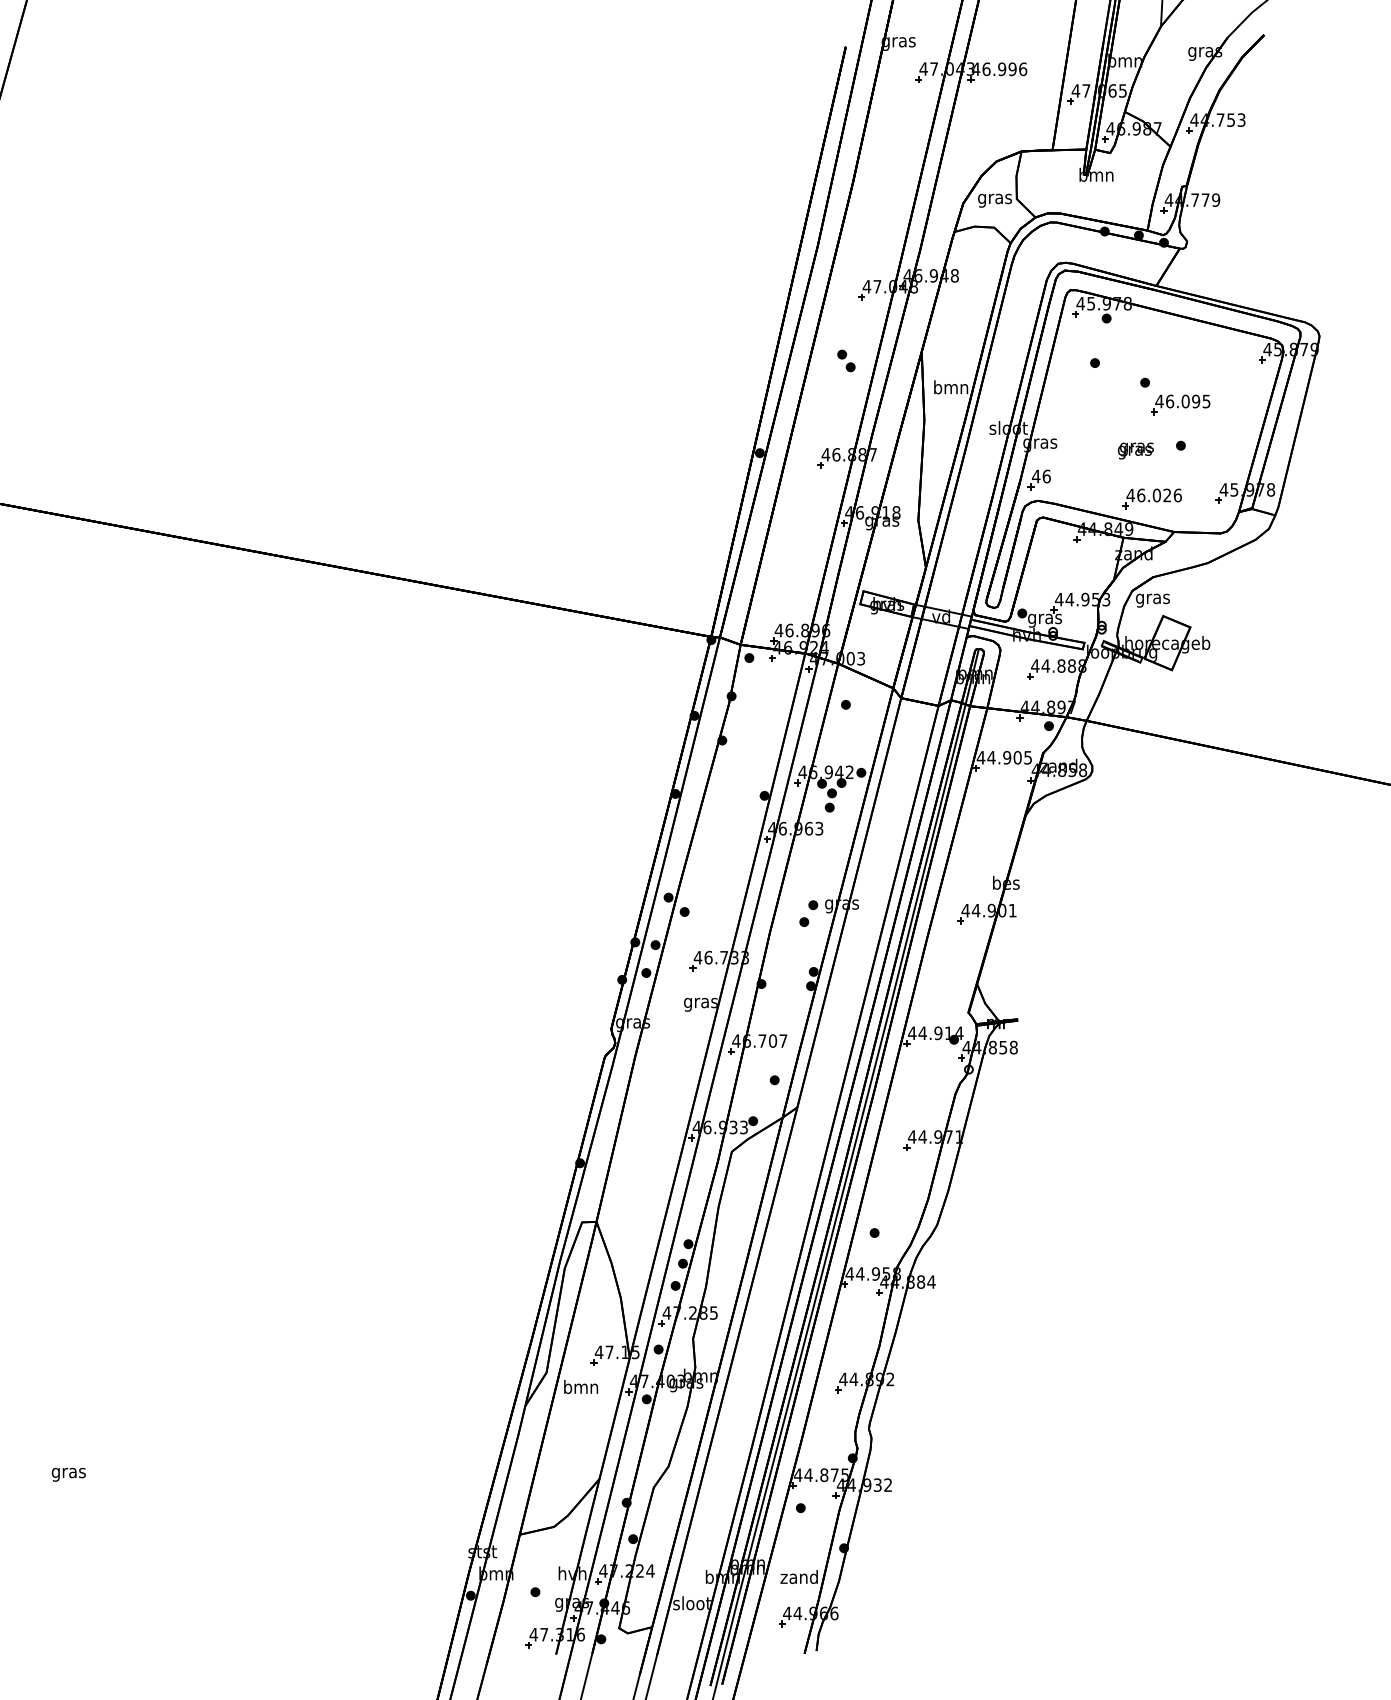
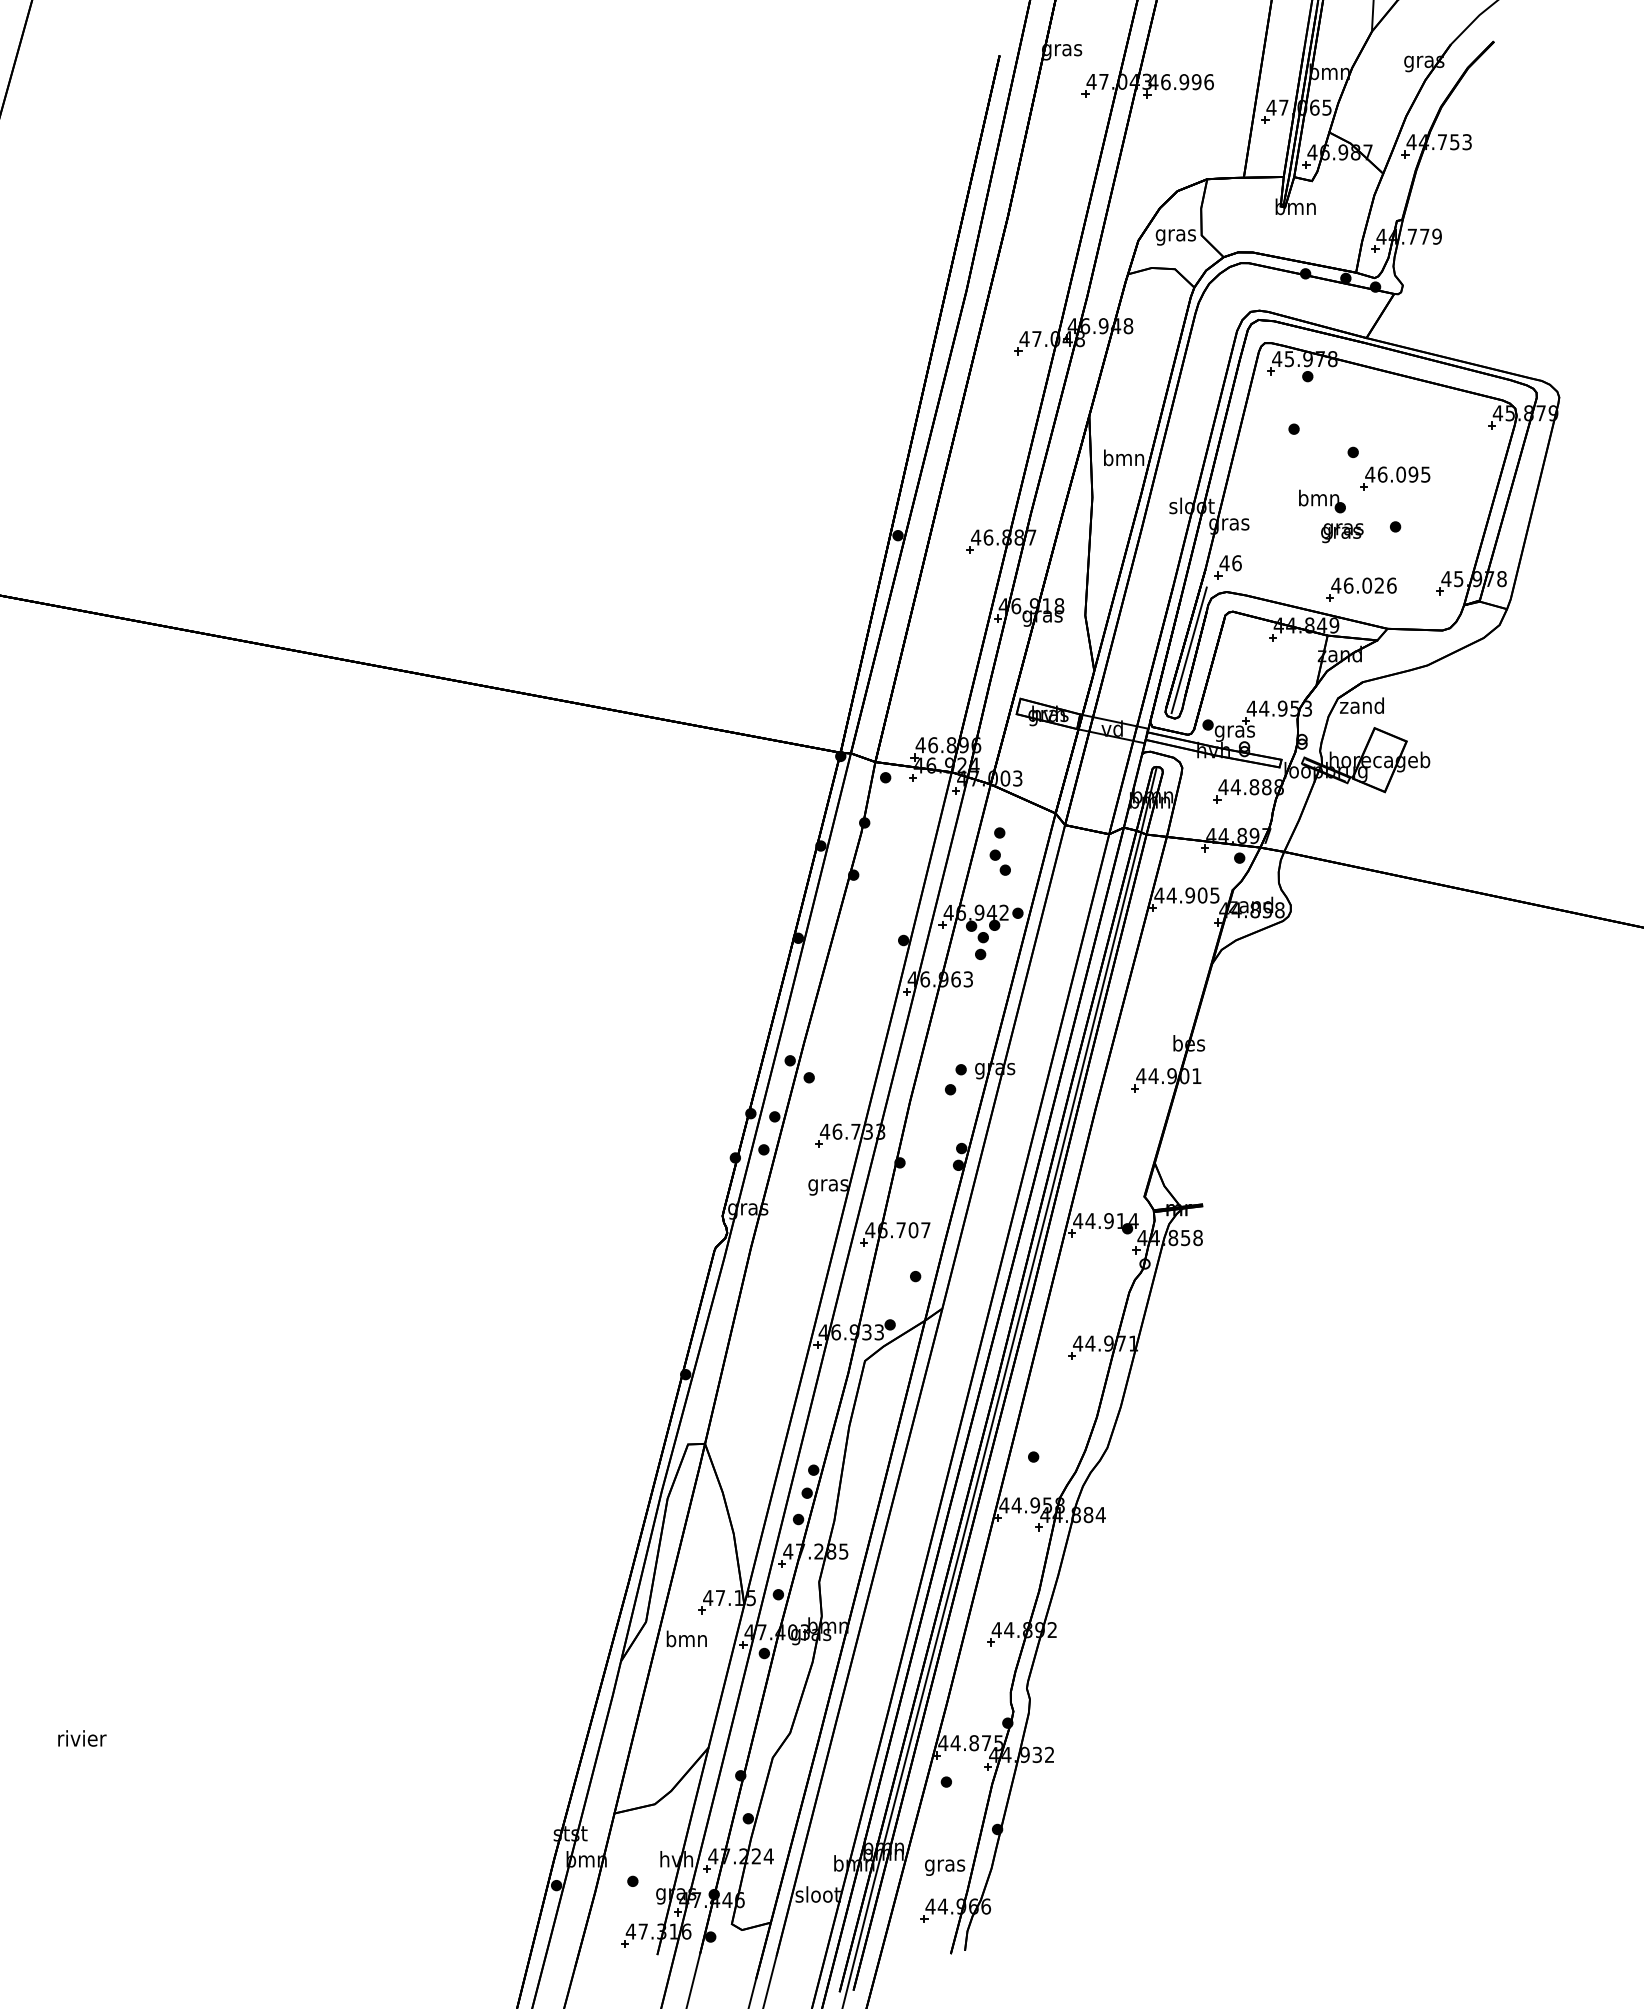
part: (845, 360) -> (999, 862), moved
part: (1119, 424) -> (1322, 501), added
line: (1005, 550) -> (1188, 650), added
text: (1152, 598) -> (1361, 707), gras -> zand
text: (69, 1472) -> (82, 1740), gras -> rivier
text: (799, 1578) -> (944, 1865), zand -> gras

